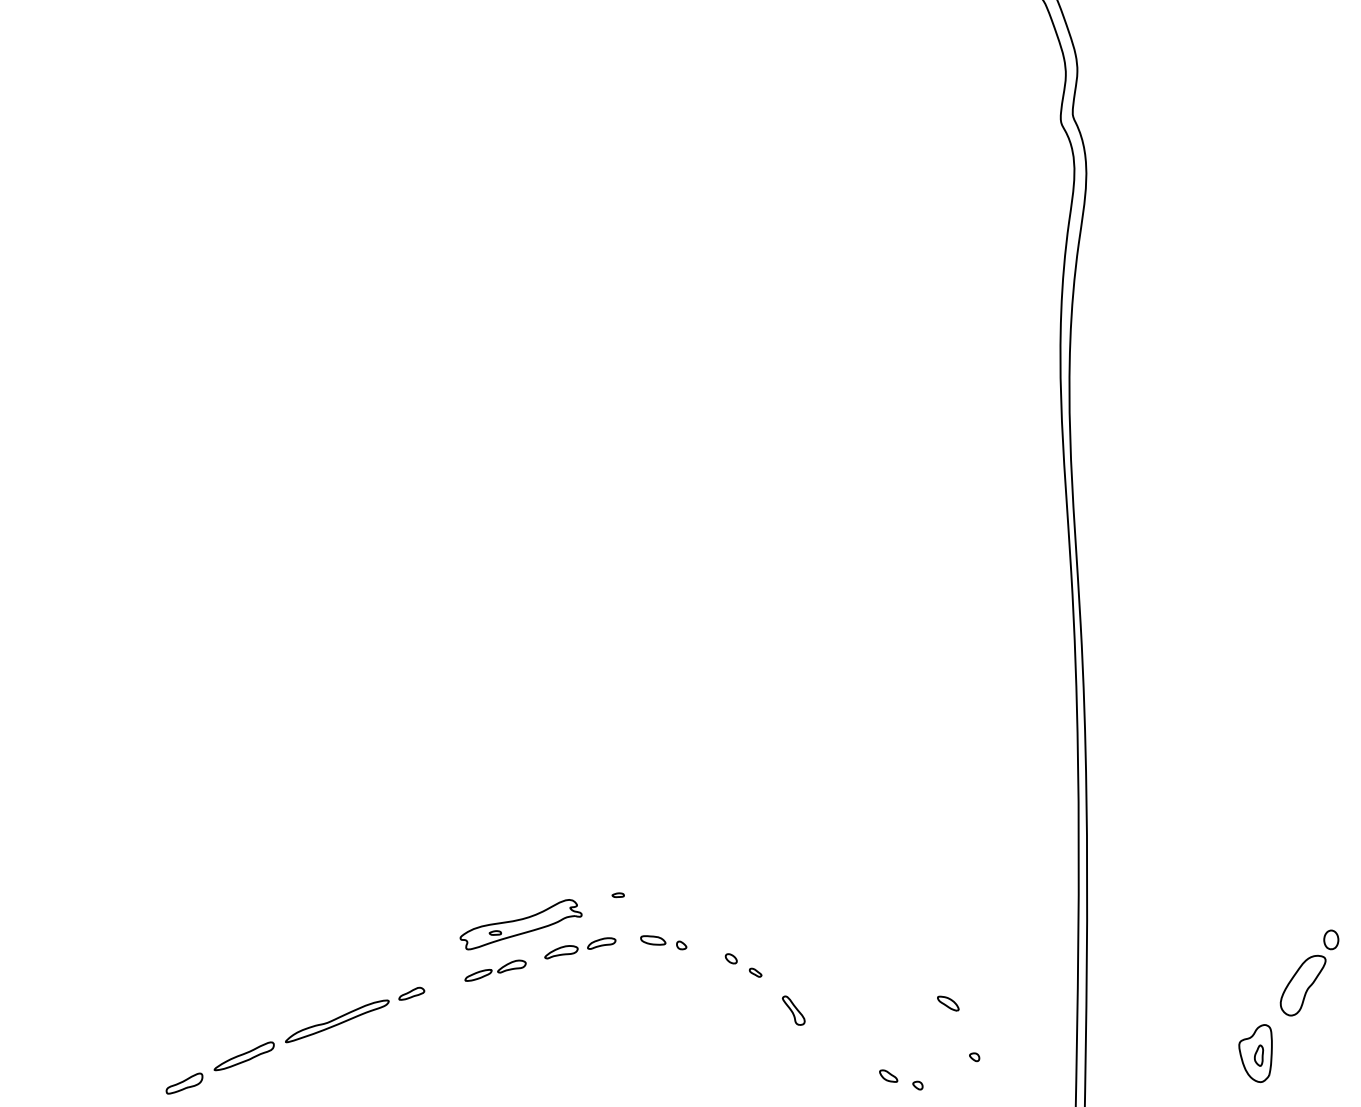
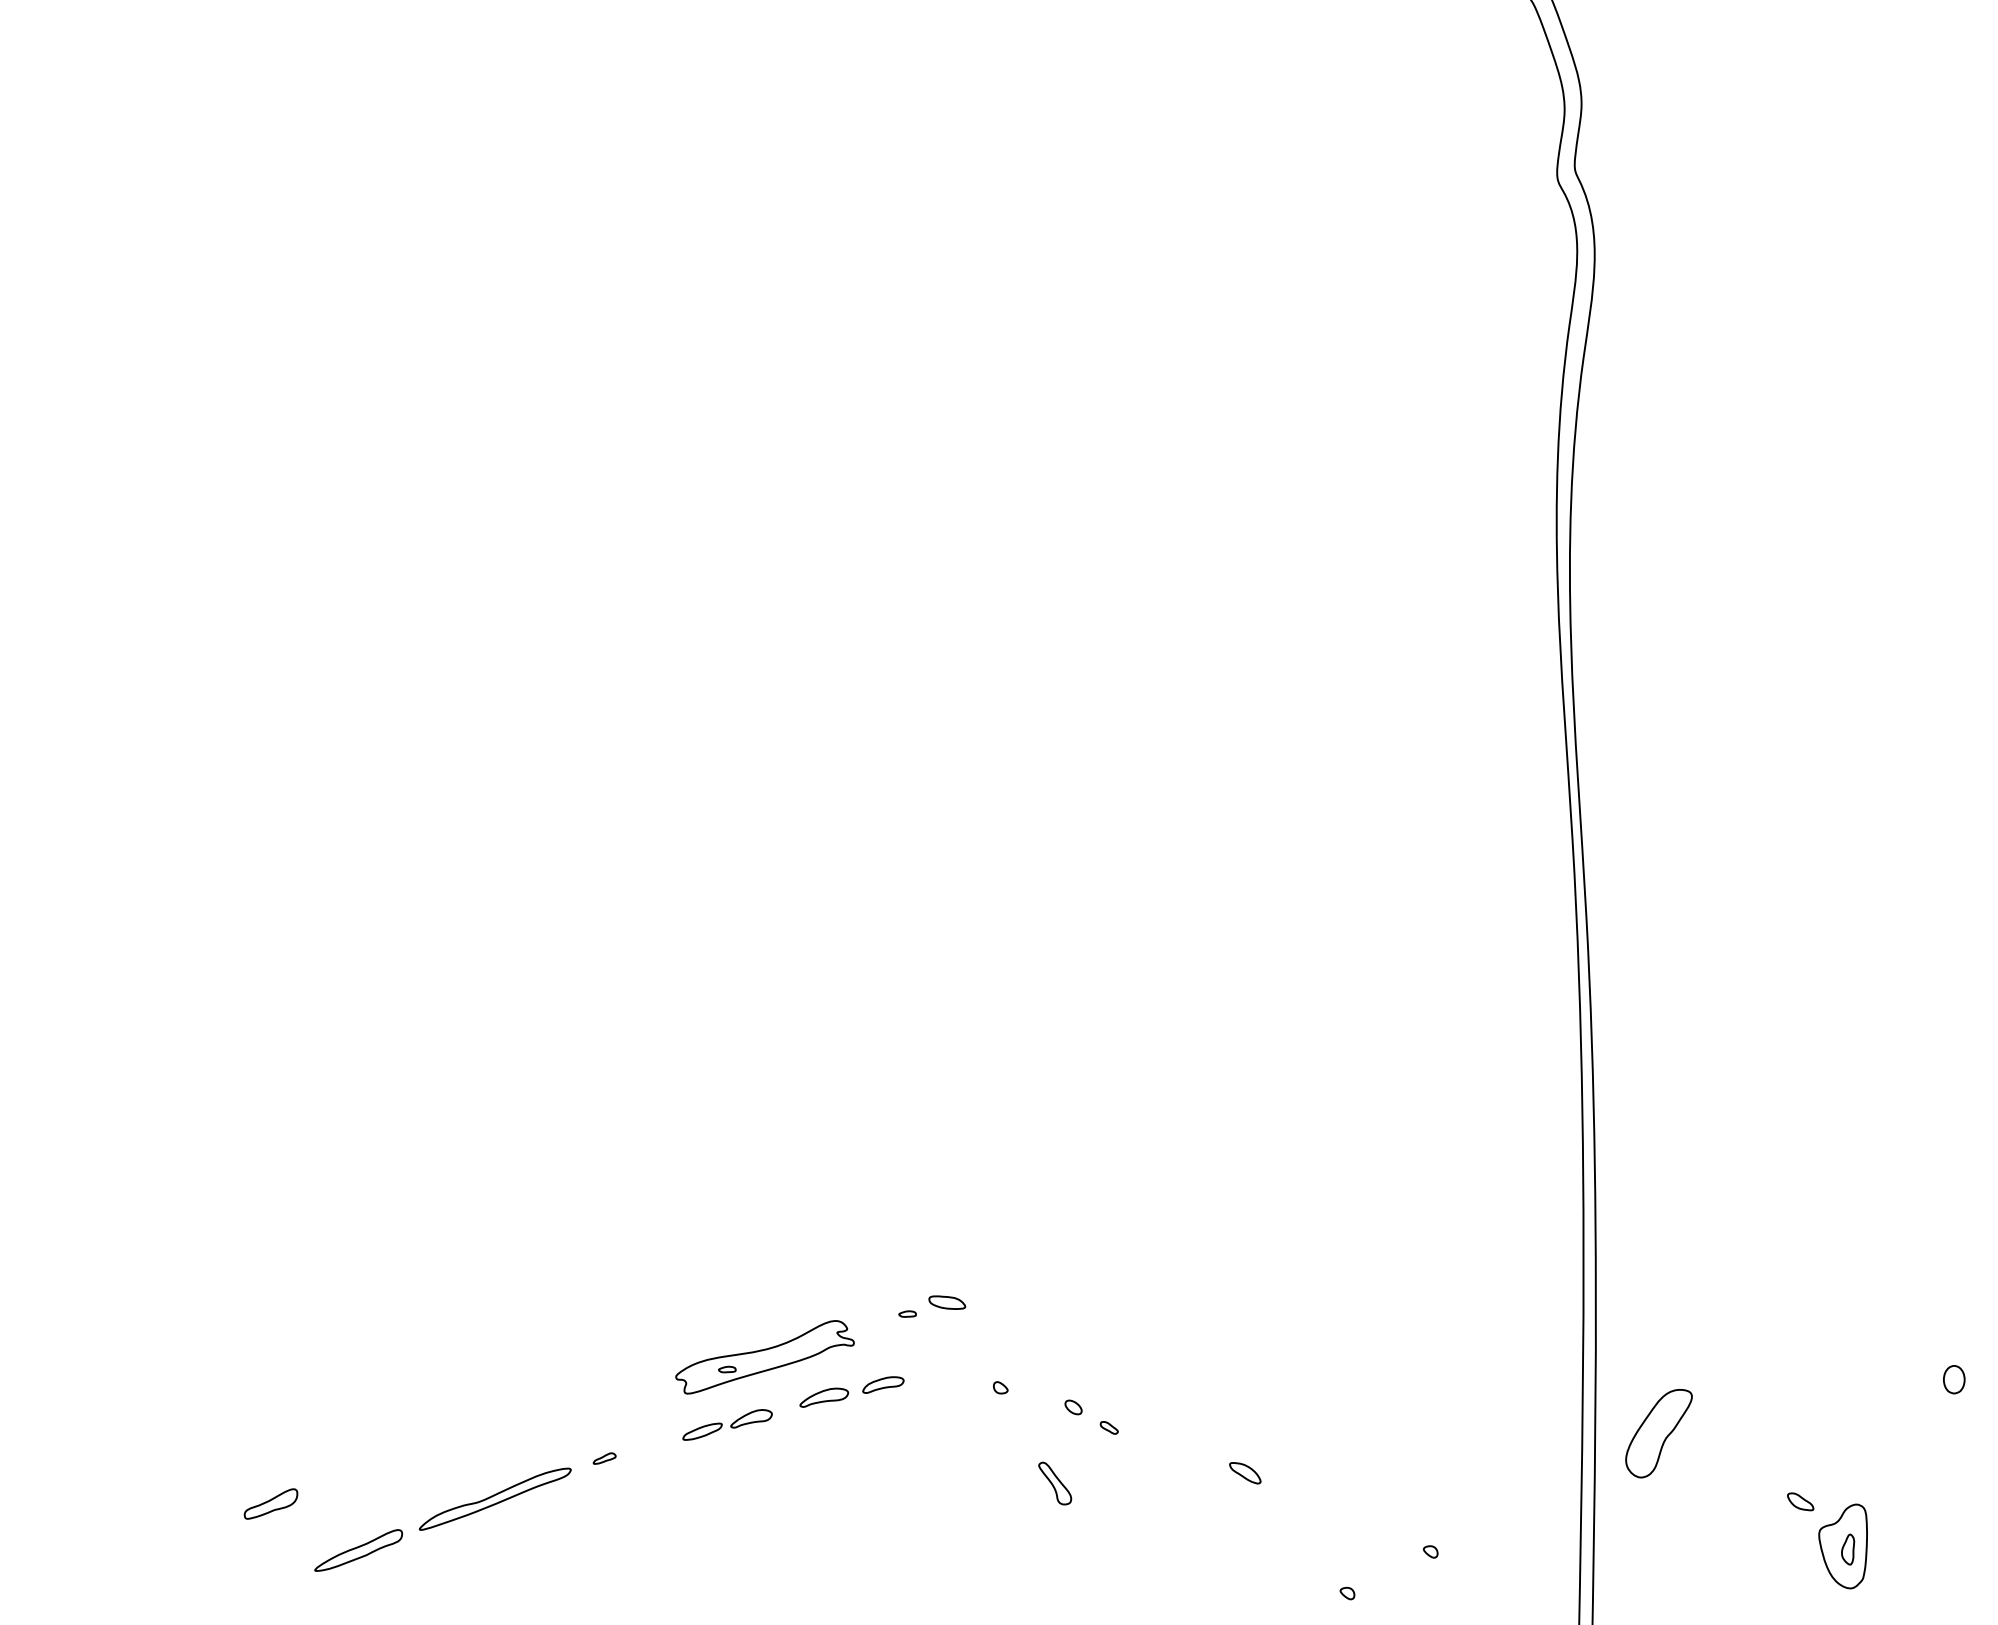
part: (653, 940) -> (947, 1302), moved
part: (1302, 985) -> (1658, 1433), moved
part: (411, 993) -> (604, 1458), size x0.6
part: (948, 1003) -> (1245, 1473), moved
curve: (792, 1010) -> (1053, 1483), moved
curve: (889, 1074) -> (1801, 1499), moved
part: (184, 1083) -> (270, 1503), moved

